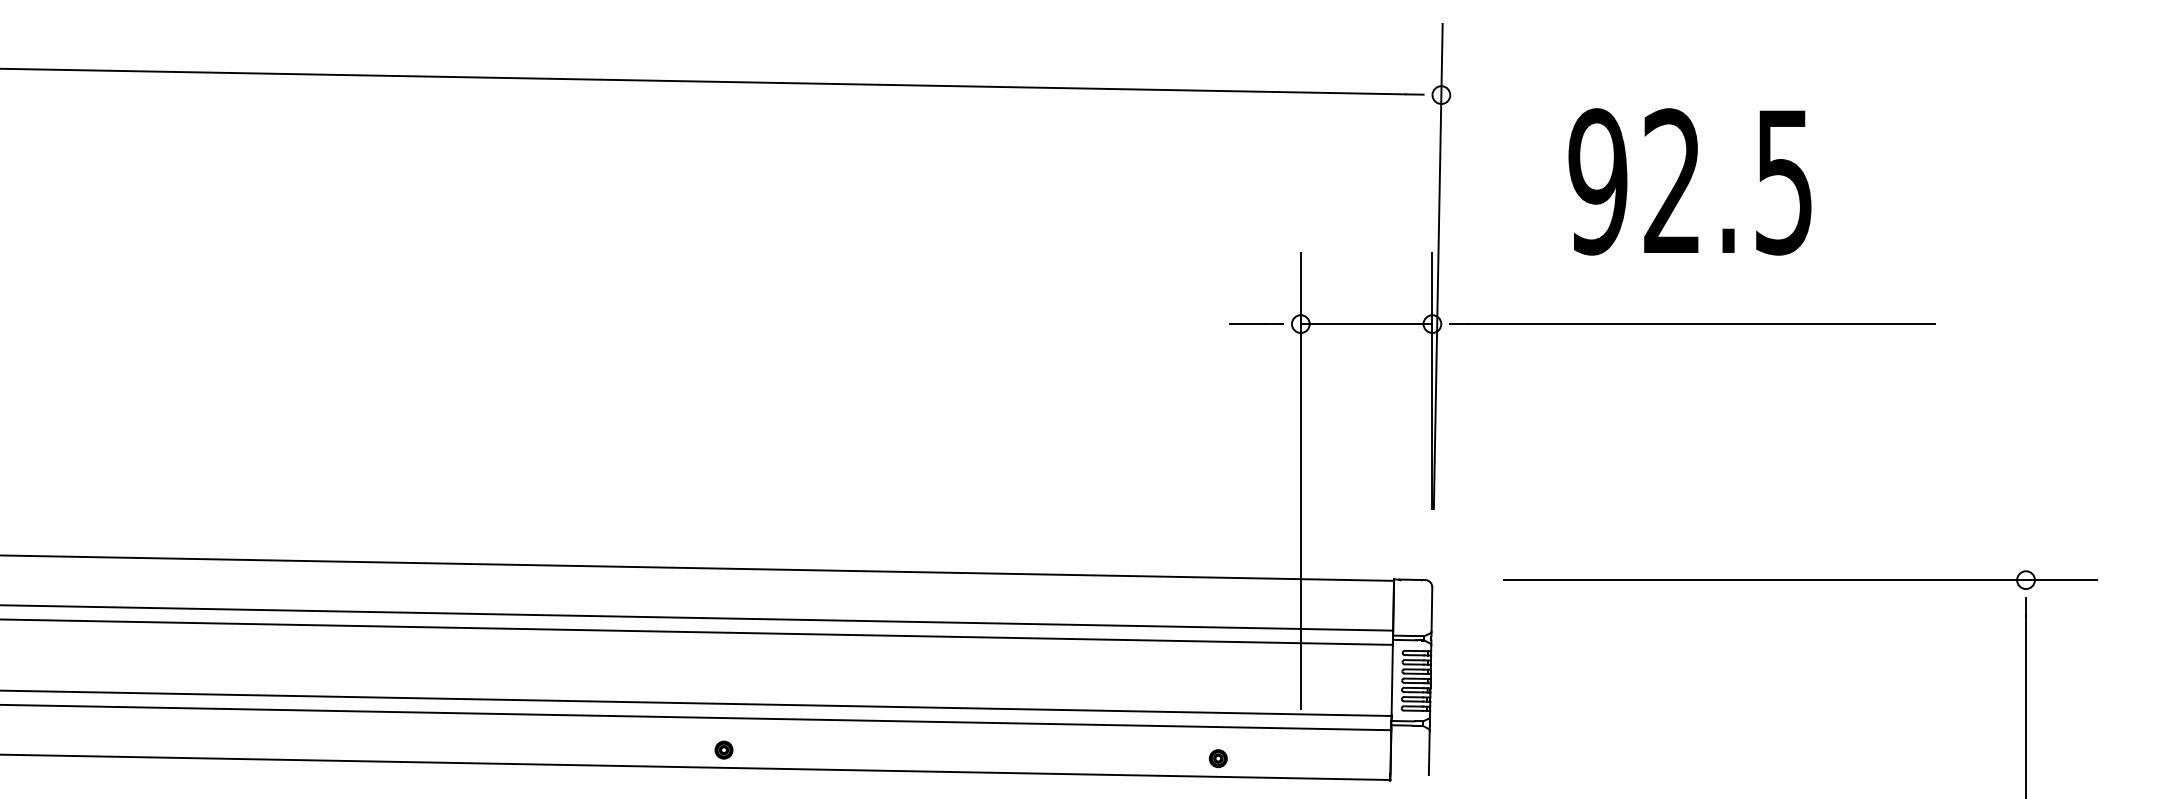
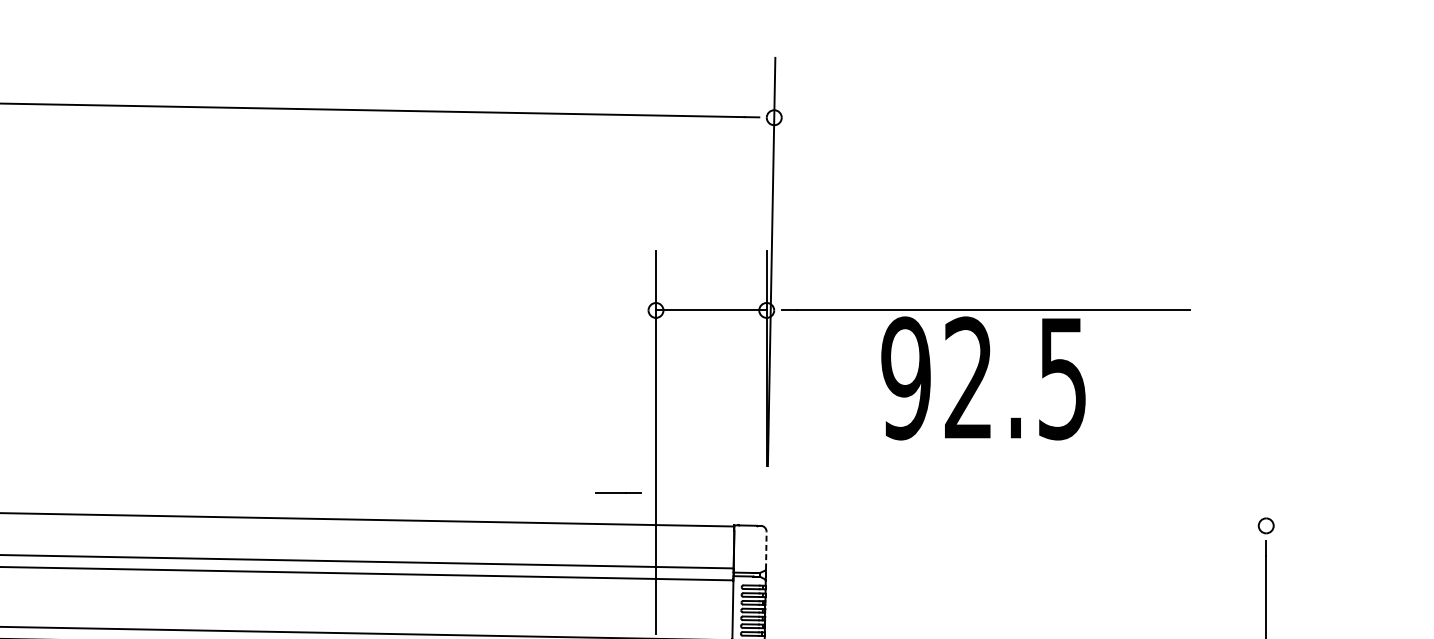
text: (1689, 181) -> (983, 378), moved
line: (1256, 323) -> (618, 492), moved
line: (1800, 580) -> (1076, 526), removed
line: (1431, 609) -> (765, 550), solid -> dashed

